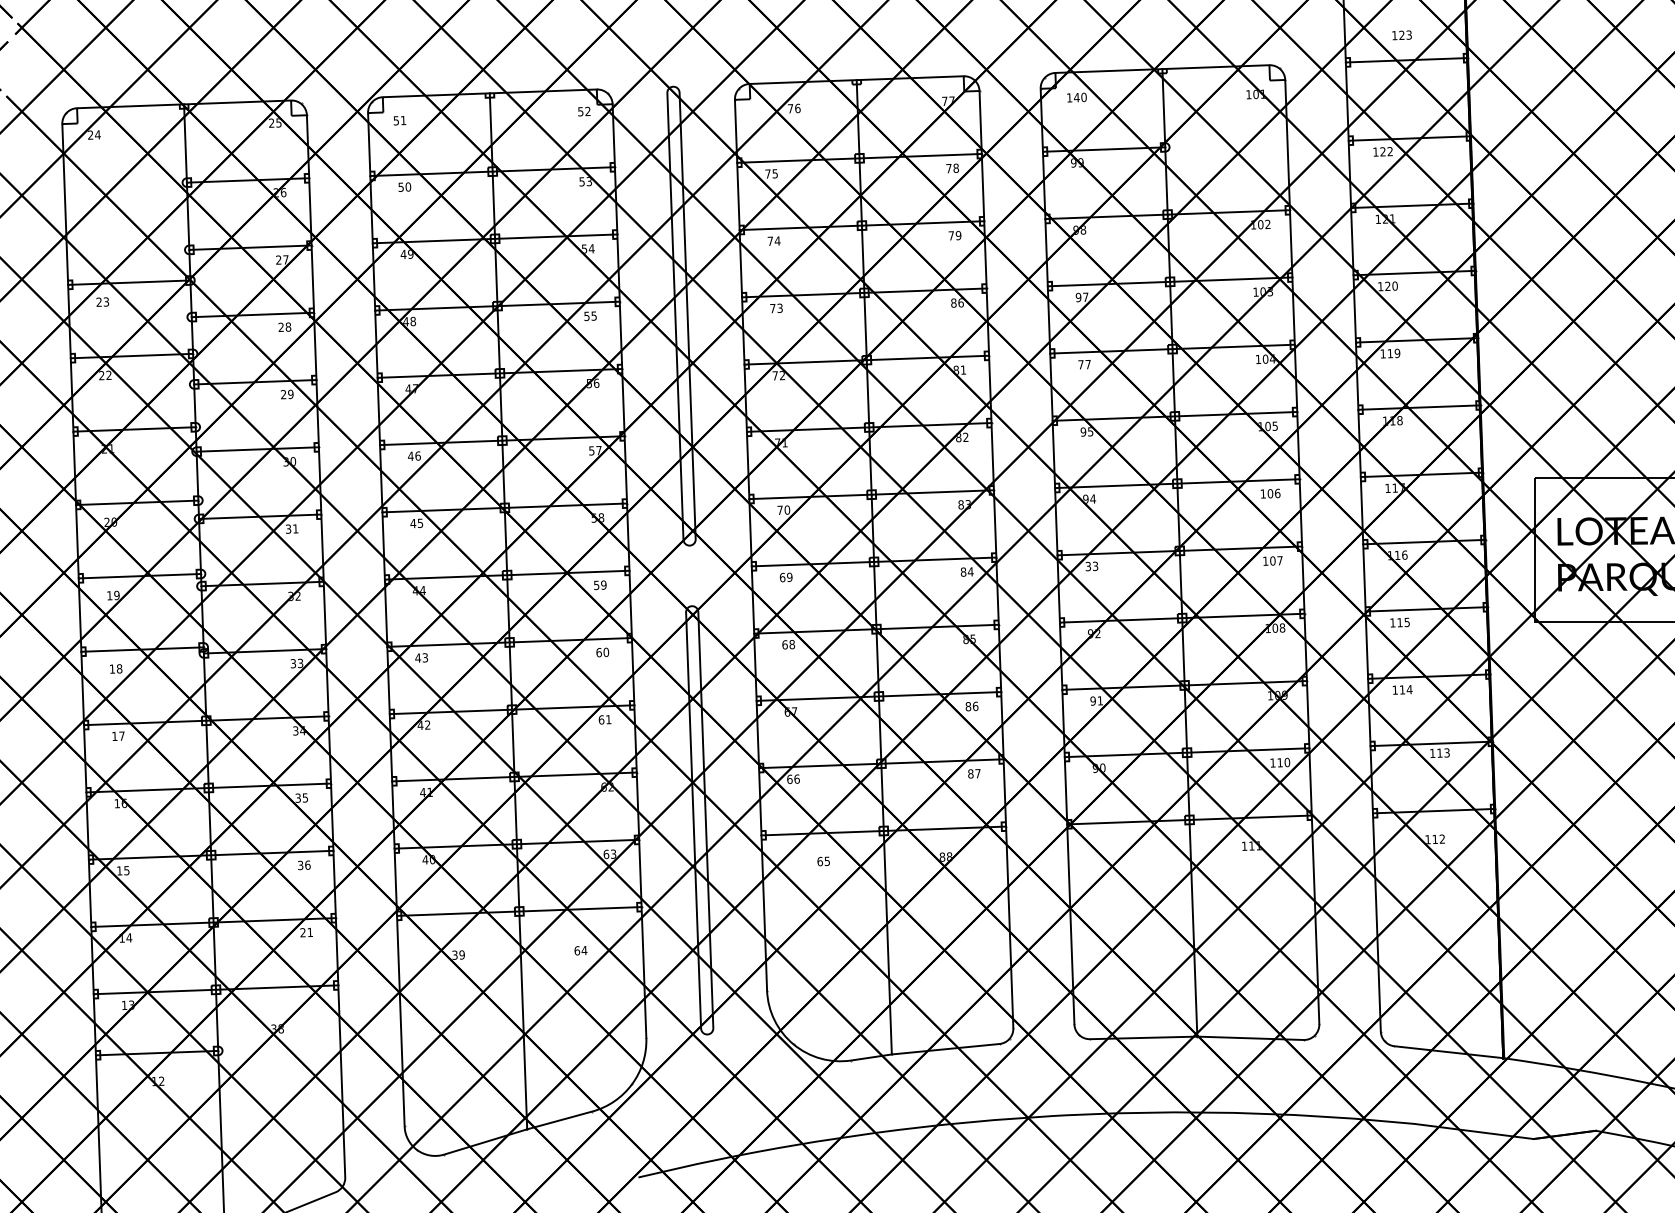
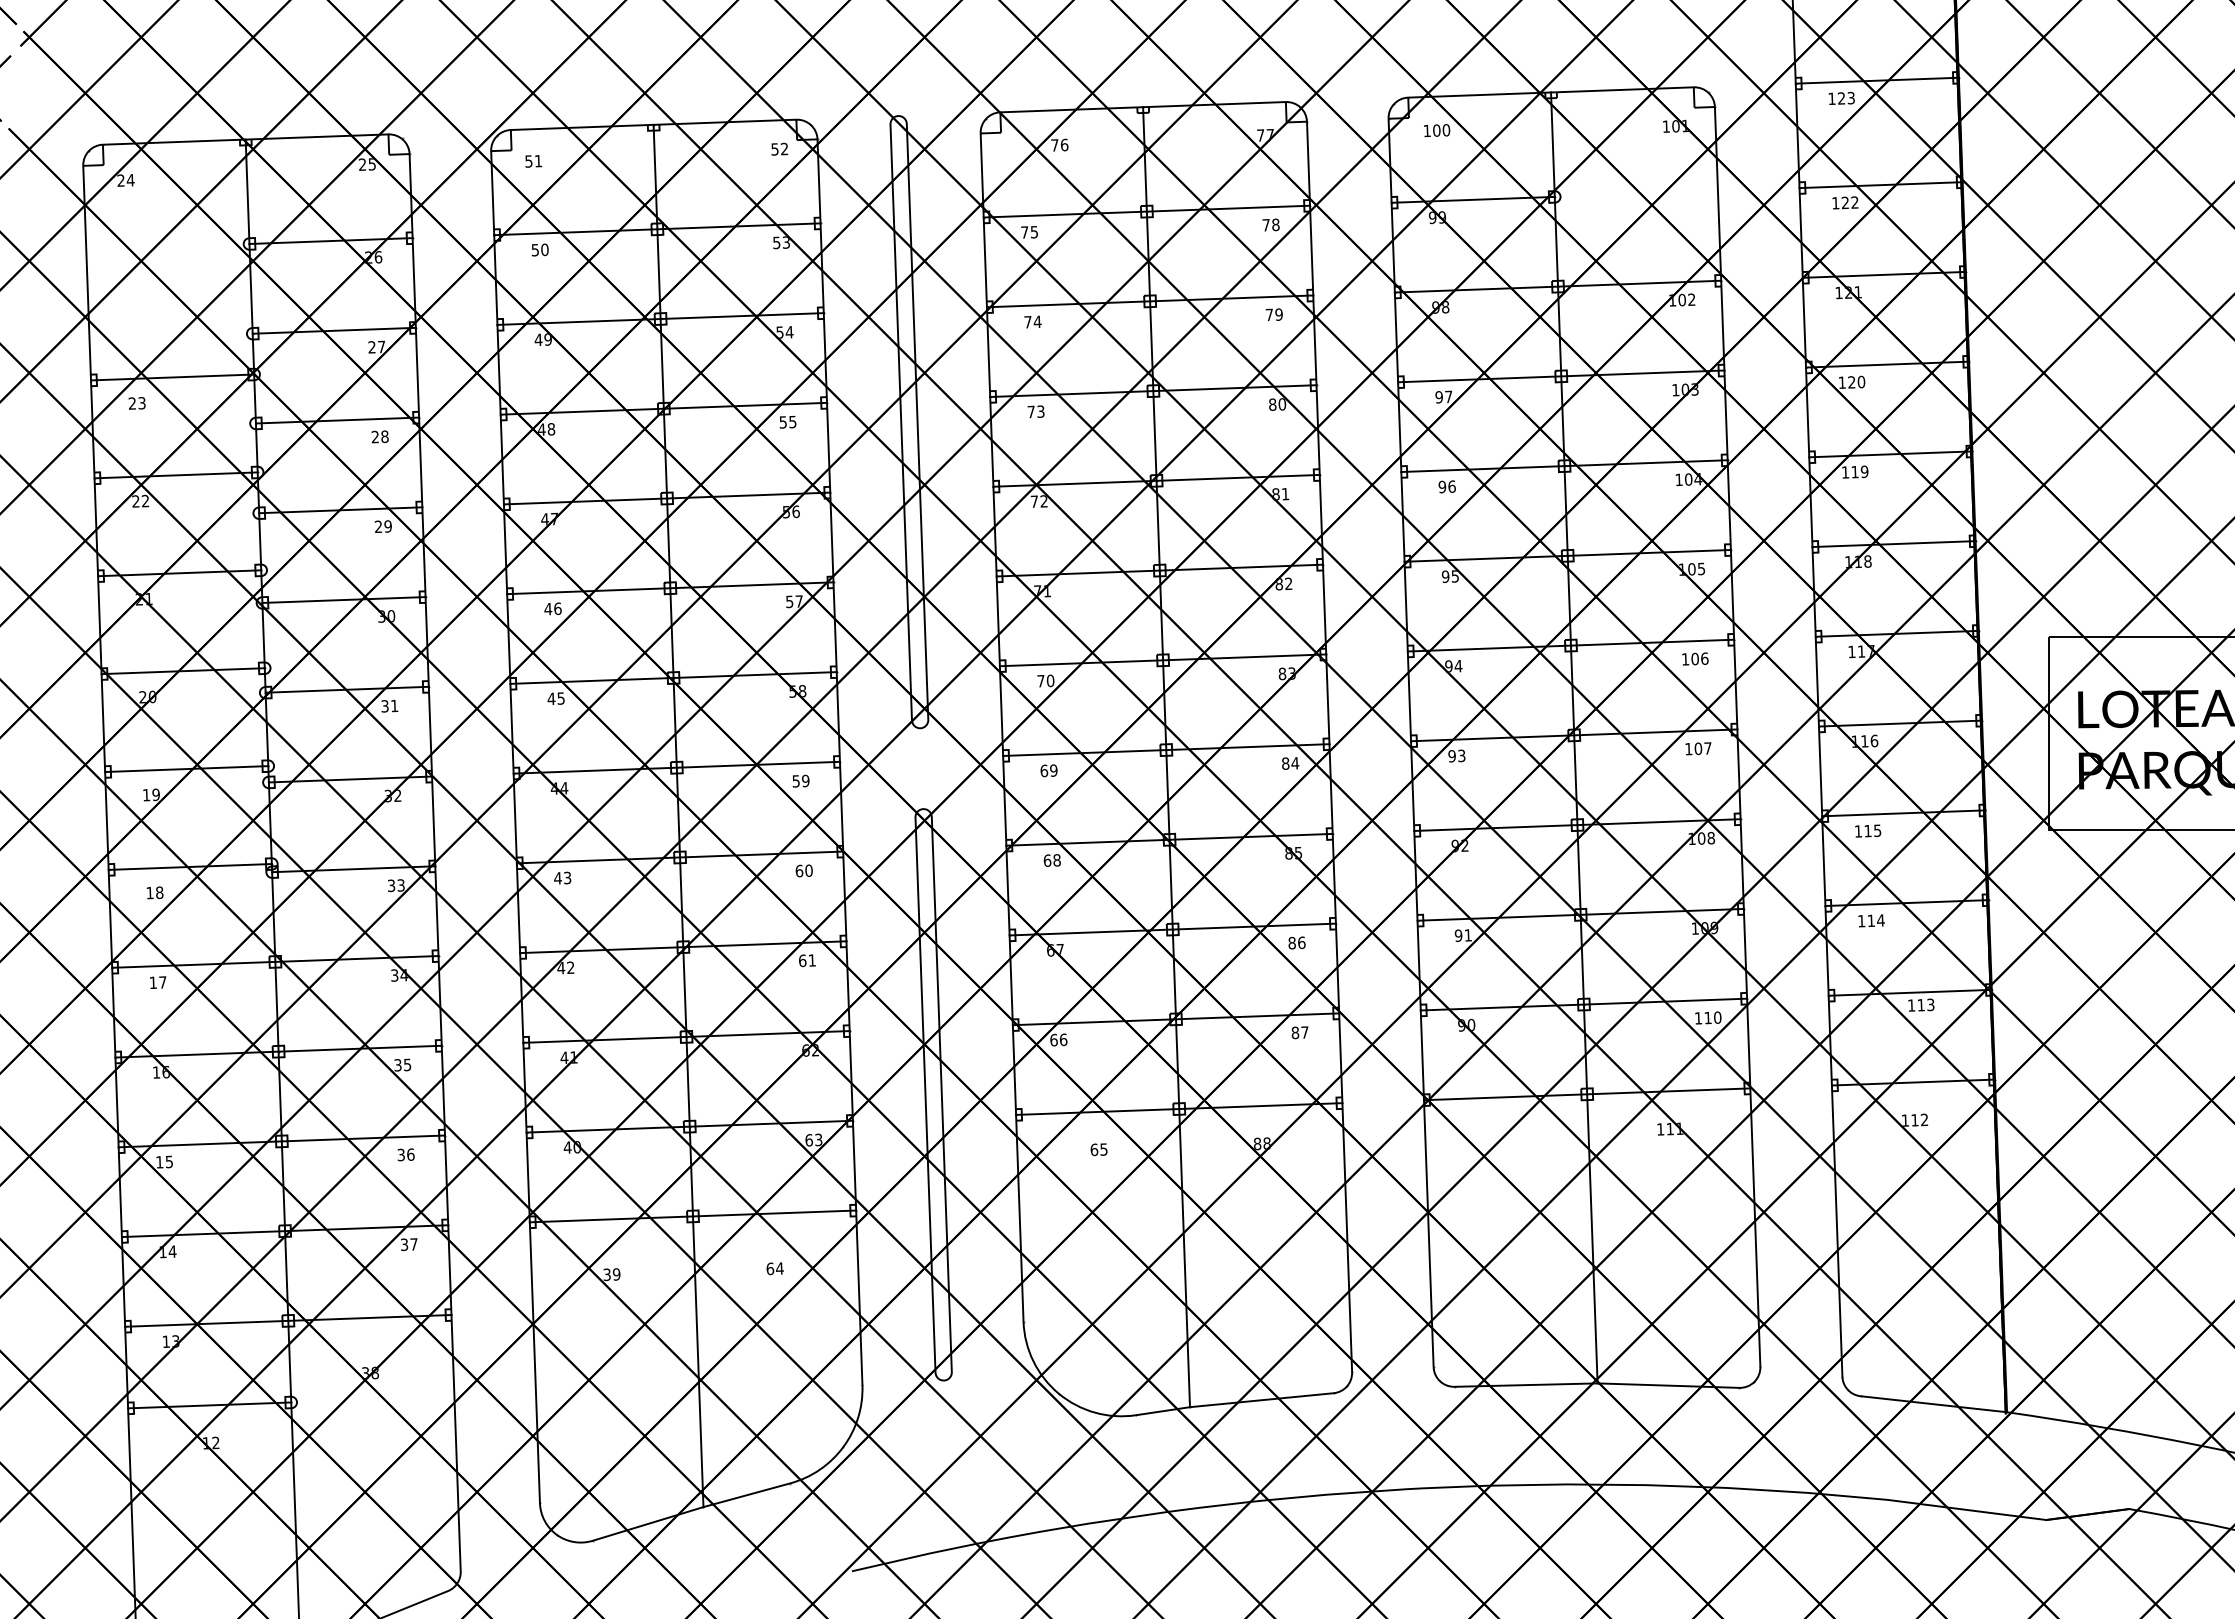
text: (1401, 34) -> (1841, 97), moved
text: (1076, 97) -> (1436, 130), 140 -> 100
text: (961, 302) -> (1282, 404), 86 -> 80
text: (1084, 364) -> (1446, 486), 77 -> 96
text: (1087, 566) -> (1451, 756), 33 -> 93
text: (306, 932) -> (408, 1244), 21 -> 37

